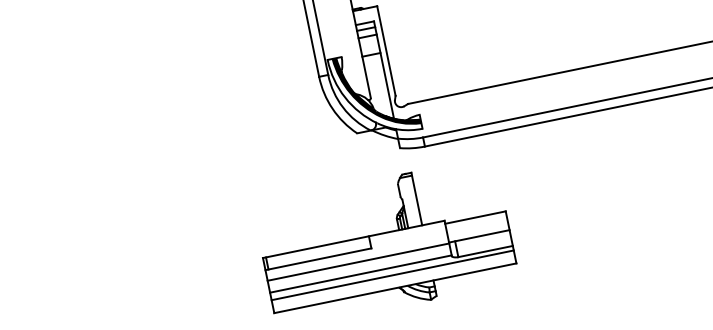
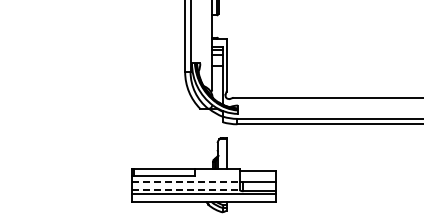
line: (357, 262) -> (185, 182), solid -> dashed
line: (360, 274) -> (185, 189), solid -> dashed

